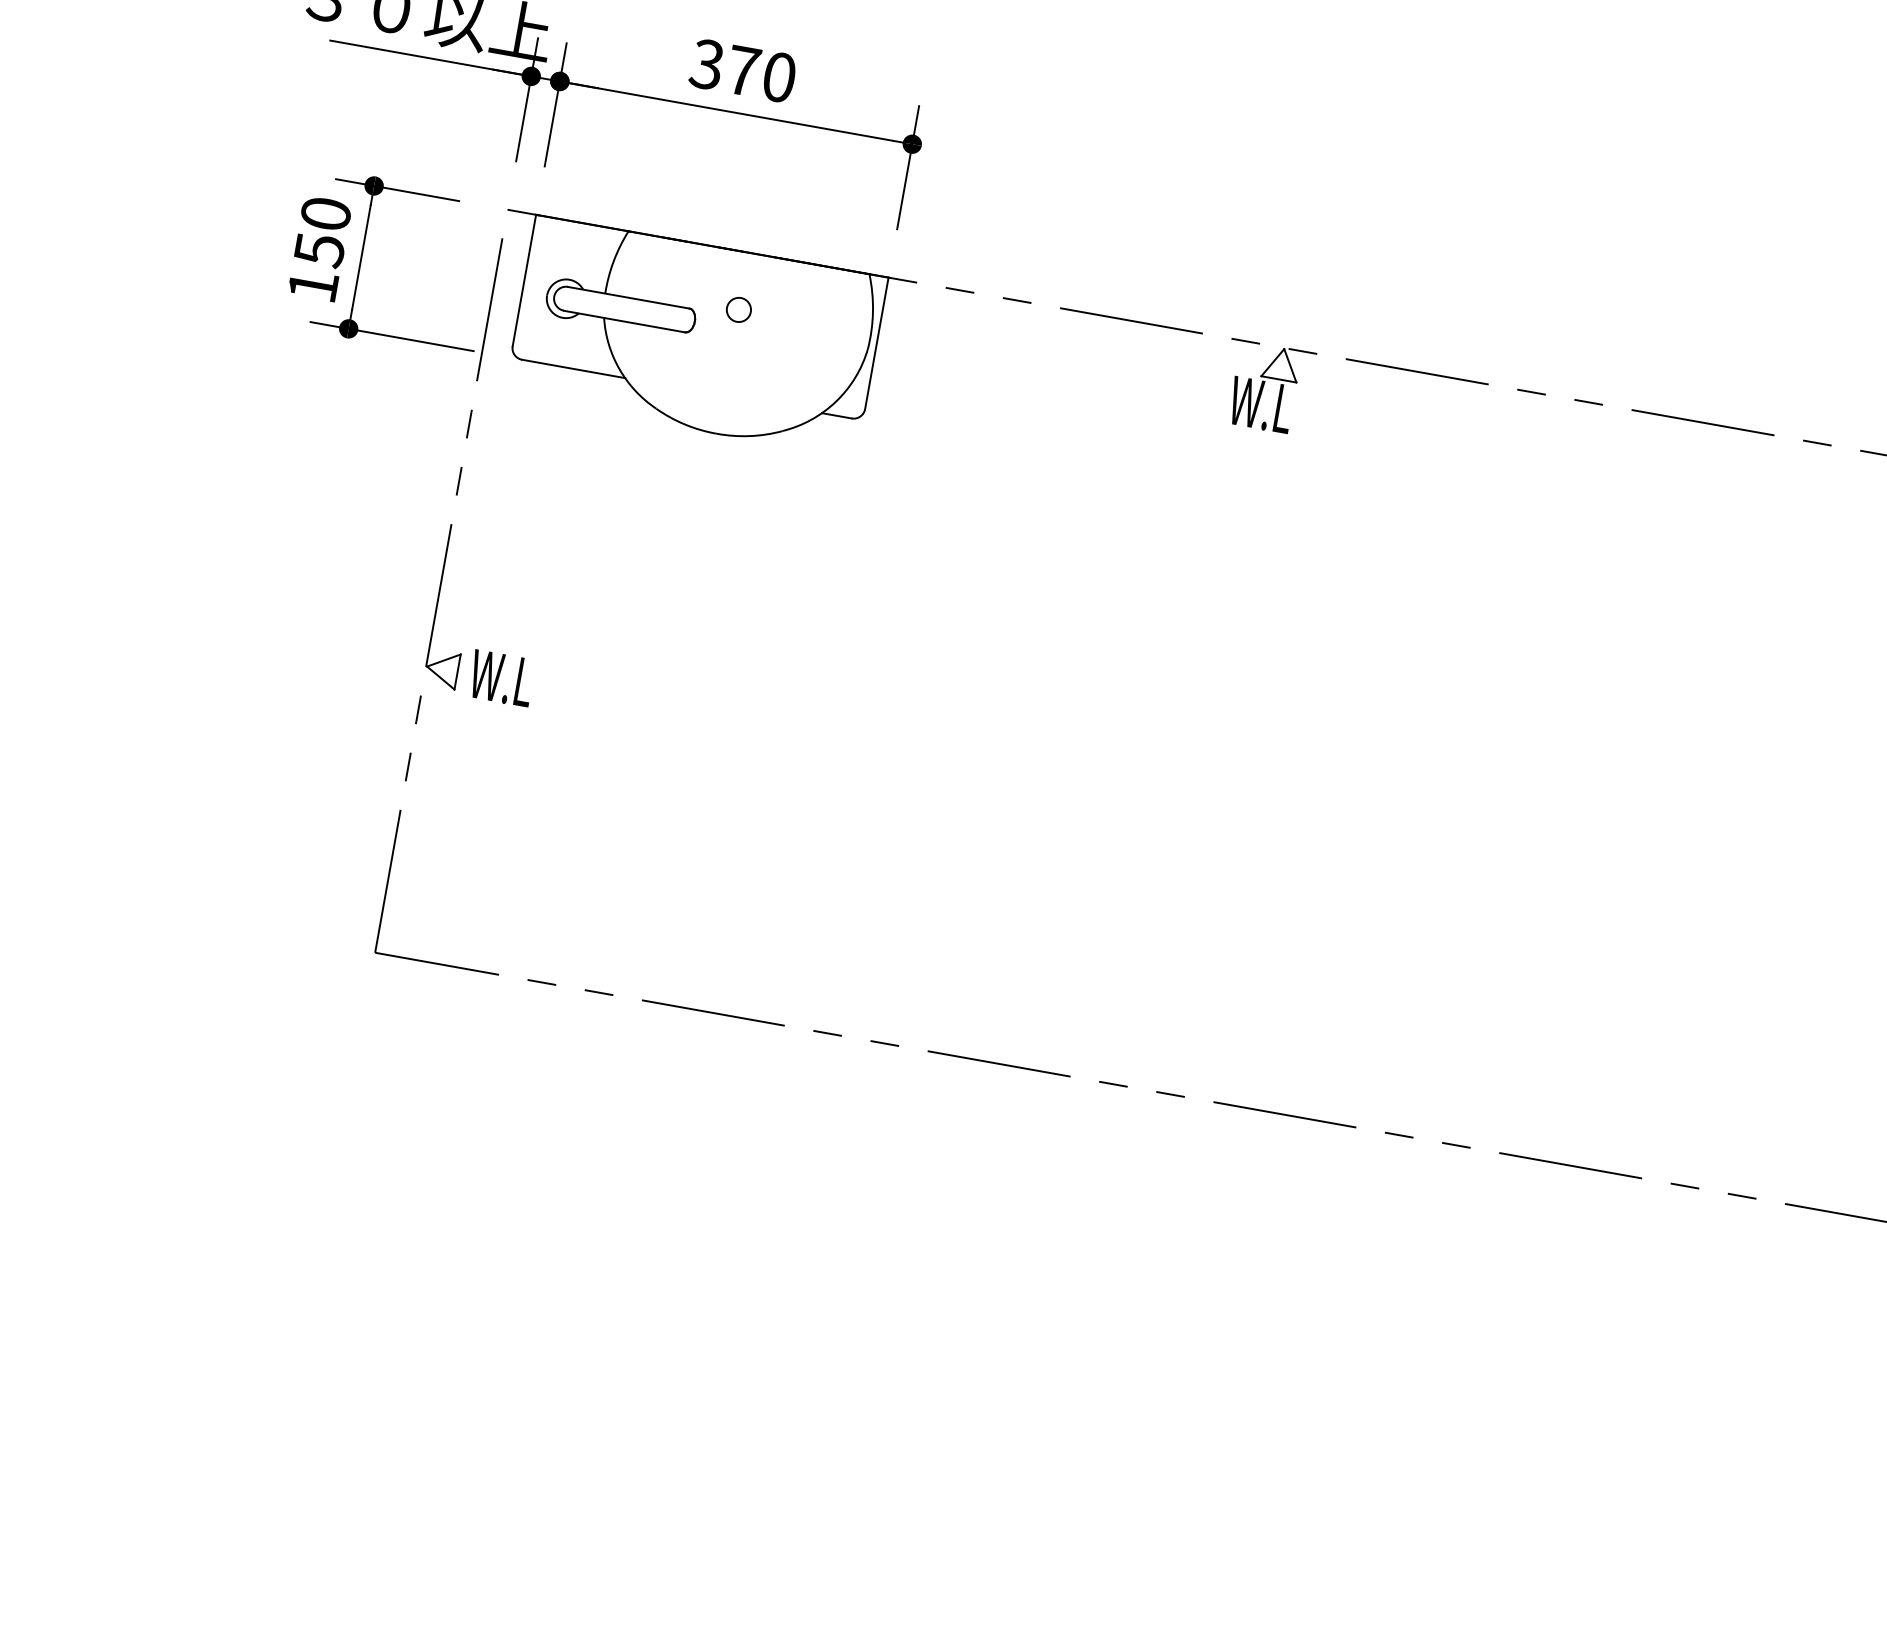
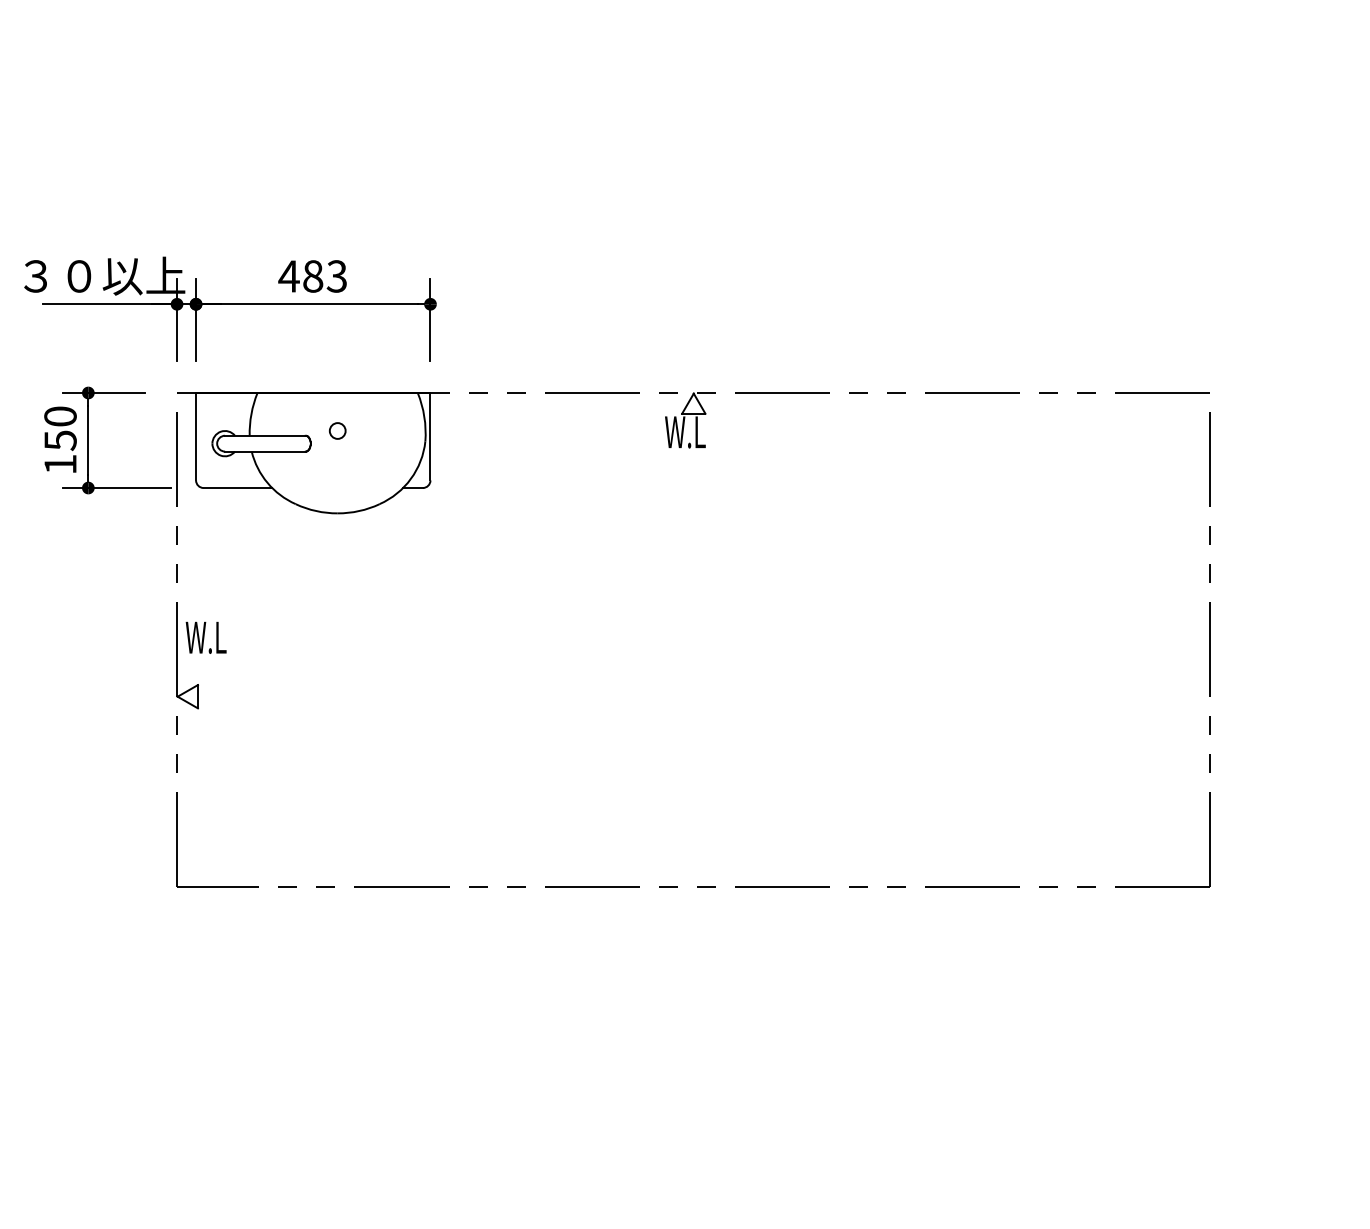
text: (742, 70) -> (312, 276), 370 -> 483
text: (500, 677) -> (205, 637), moved

